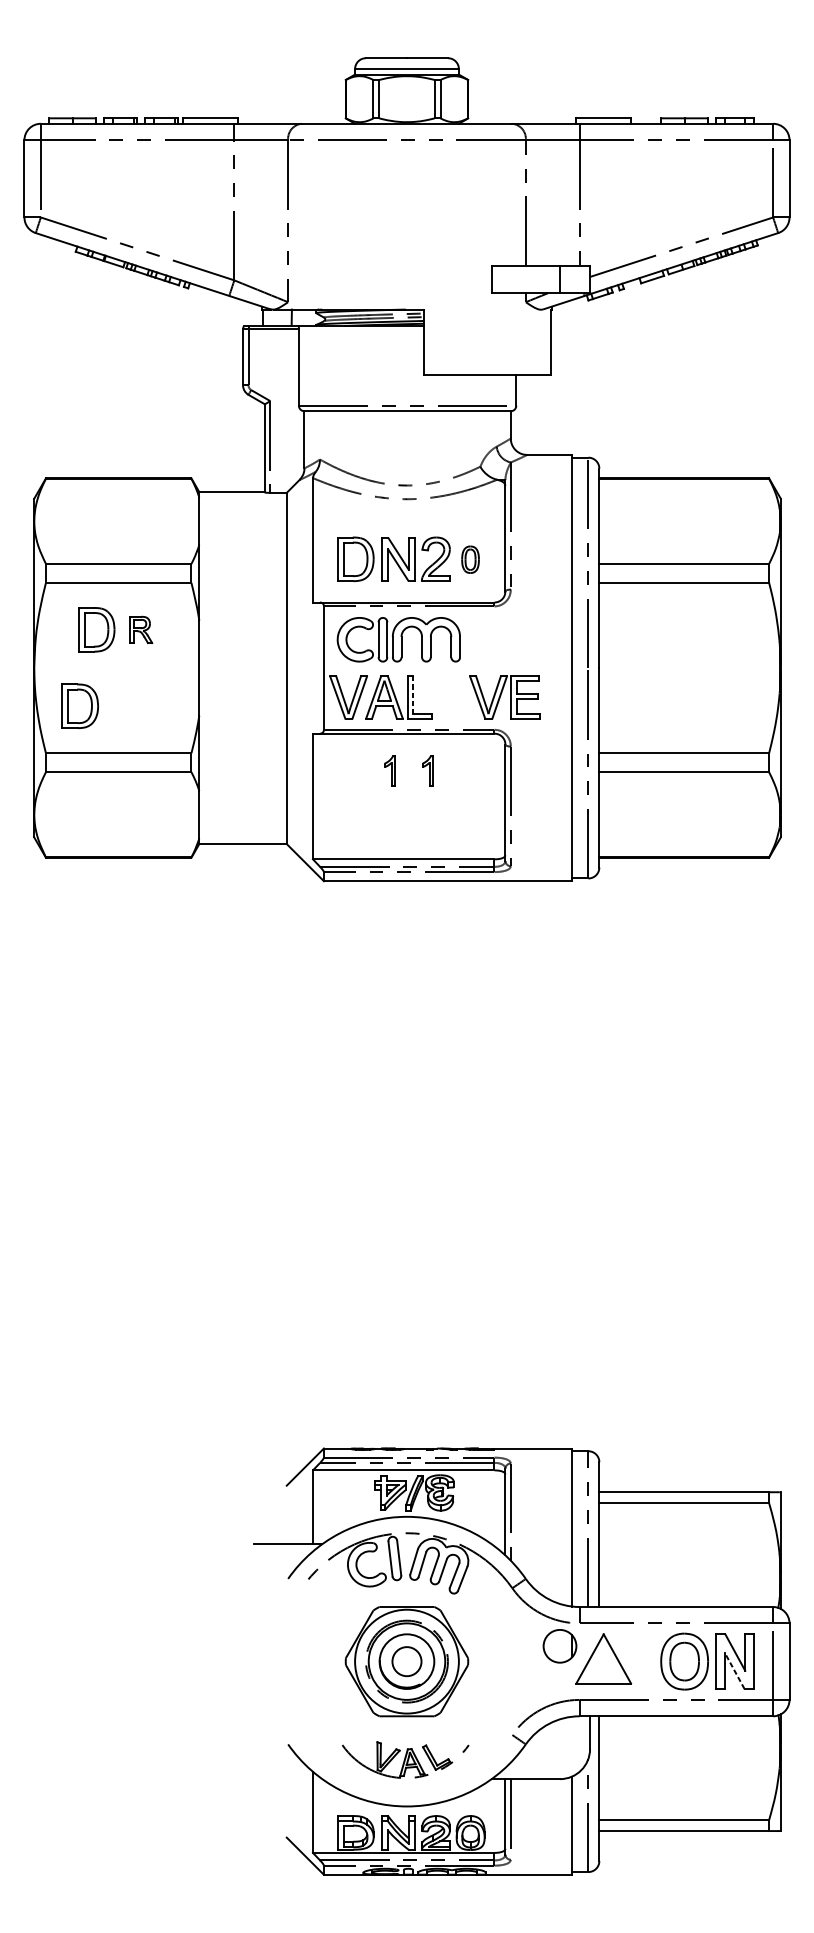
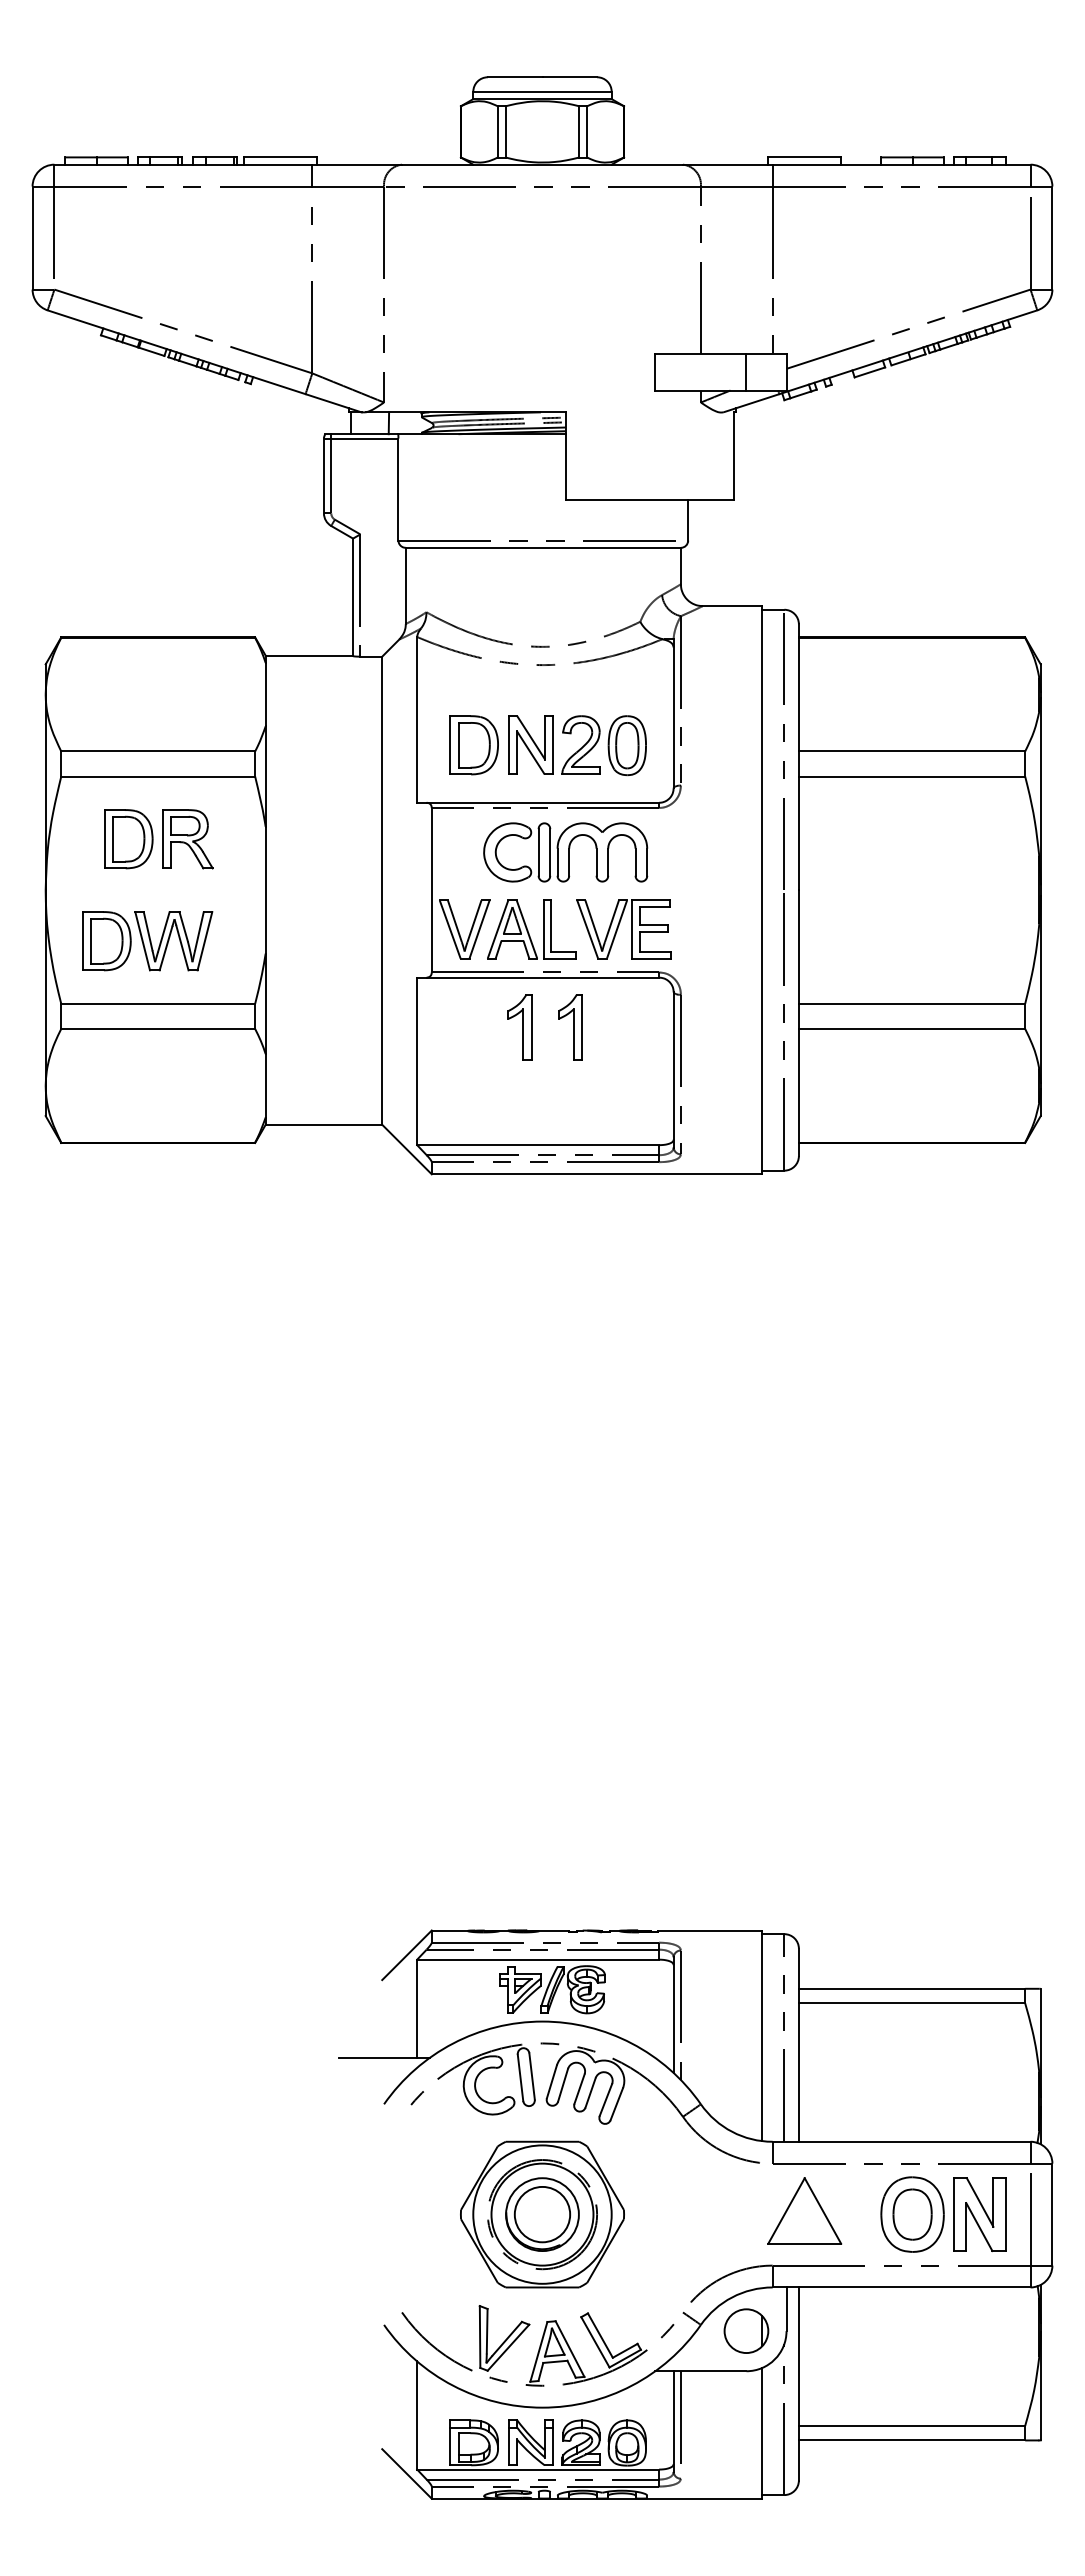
part: (470, 559) -> (626, 745), size x1.67
part: (140, 630) -> (187, 839), size x1.67
part: (398, 639) -> (565, 852), moved
line: (413, 695) -> (550, 926), dashed -> solid
part: (504, 697) -> (623, 929), moved
part: (130, 706) -> (173, 941), added
part: (389, 771) -> (519, 1027), size x1.67
part: (428, 771) -> (570, 1027), size x1.67
part: (560, 1645) -> (746, 2330), moved
circle: (407, 1661) -> (542, 2214), size x1.43
line: (734, 1670) -> (979, 2226), dashed -> solid
part: (403, 1759) -> (537, 2345), size x1.67

